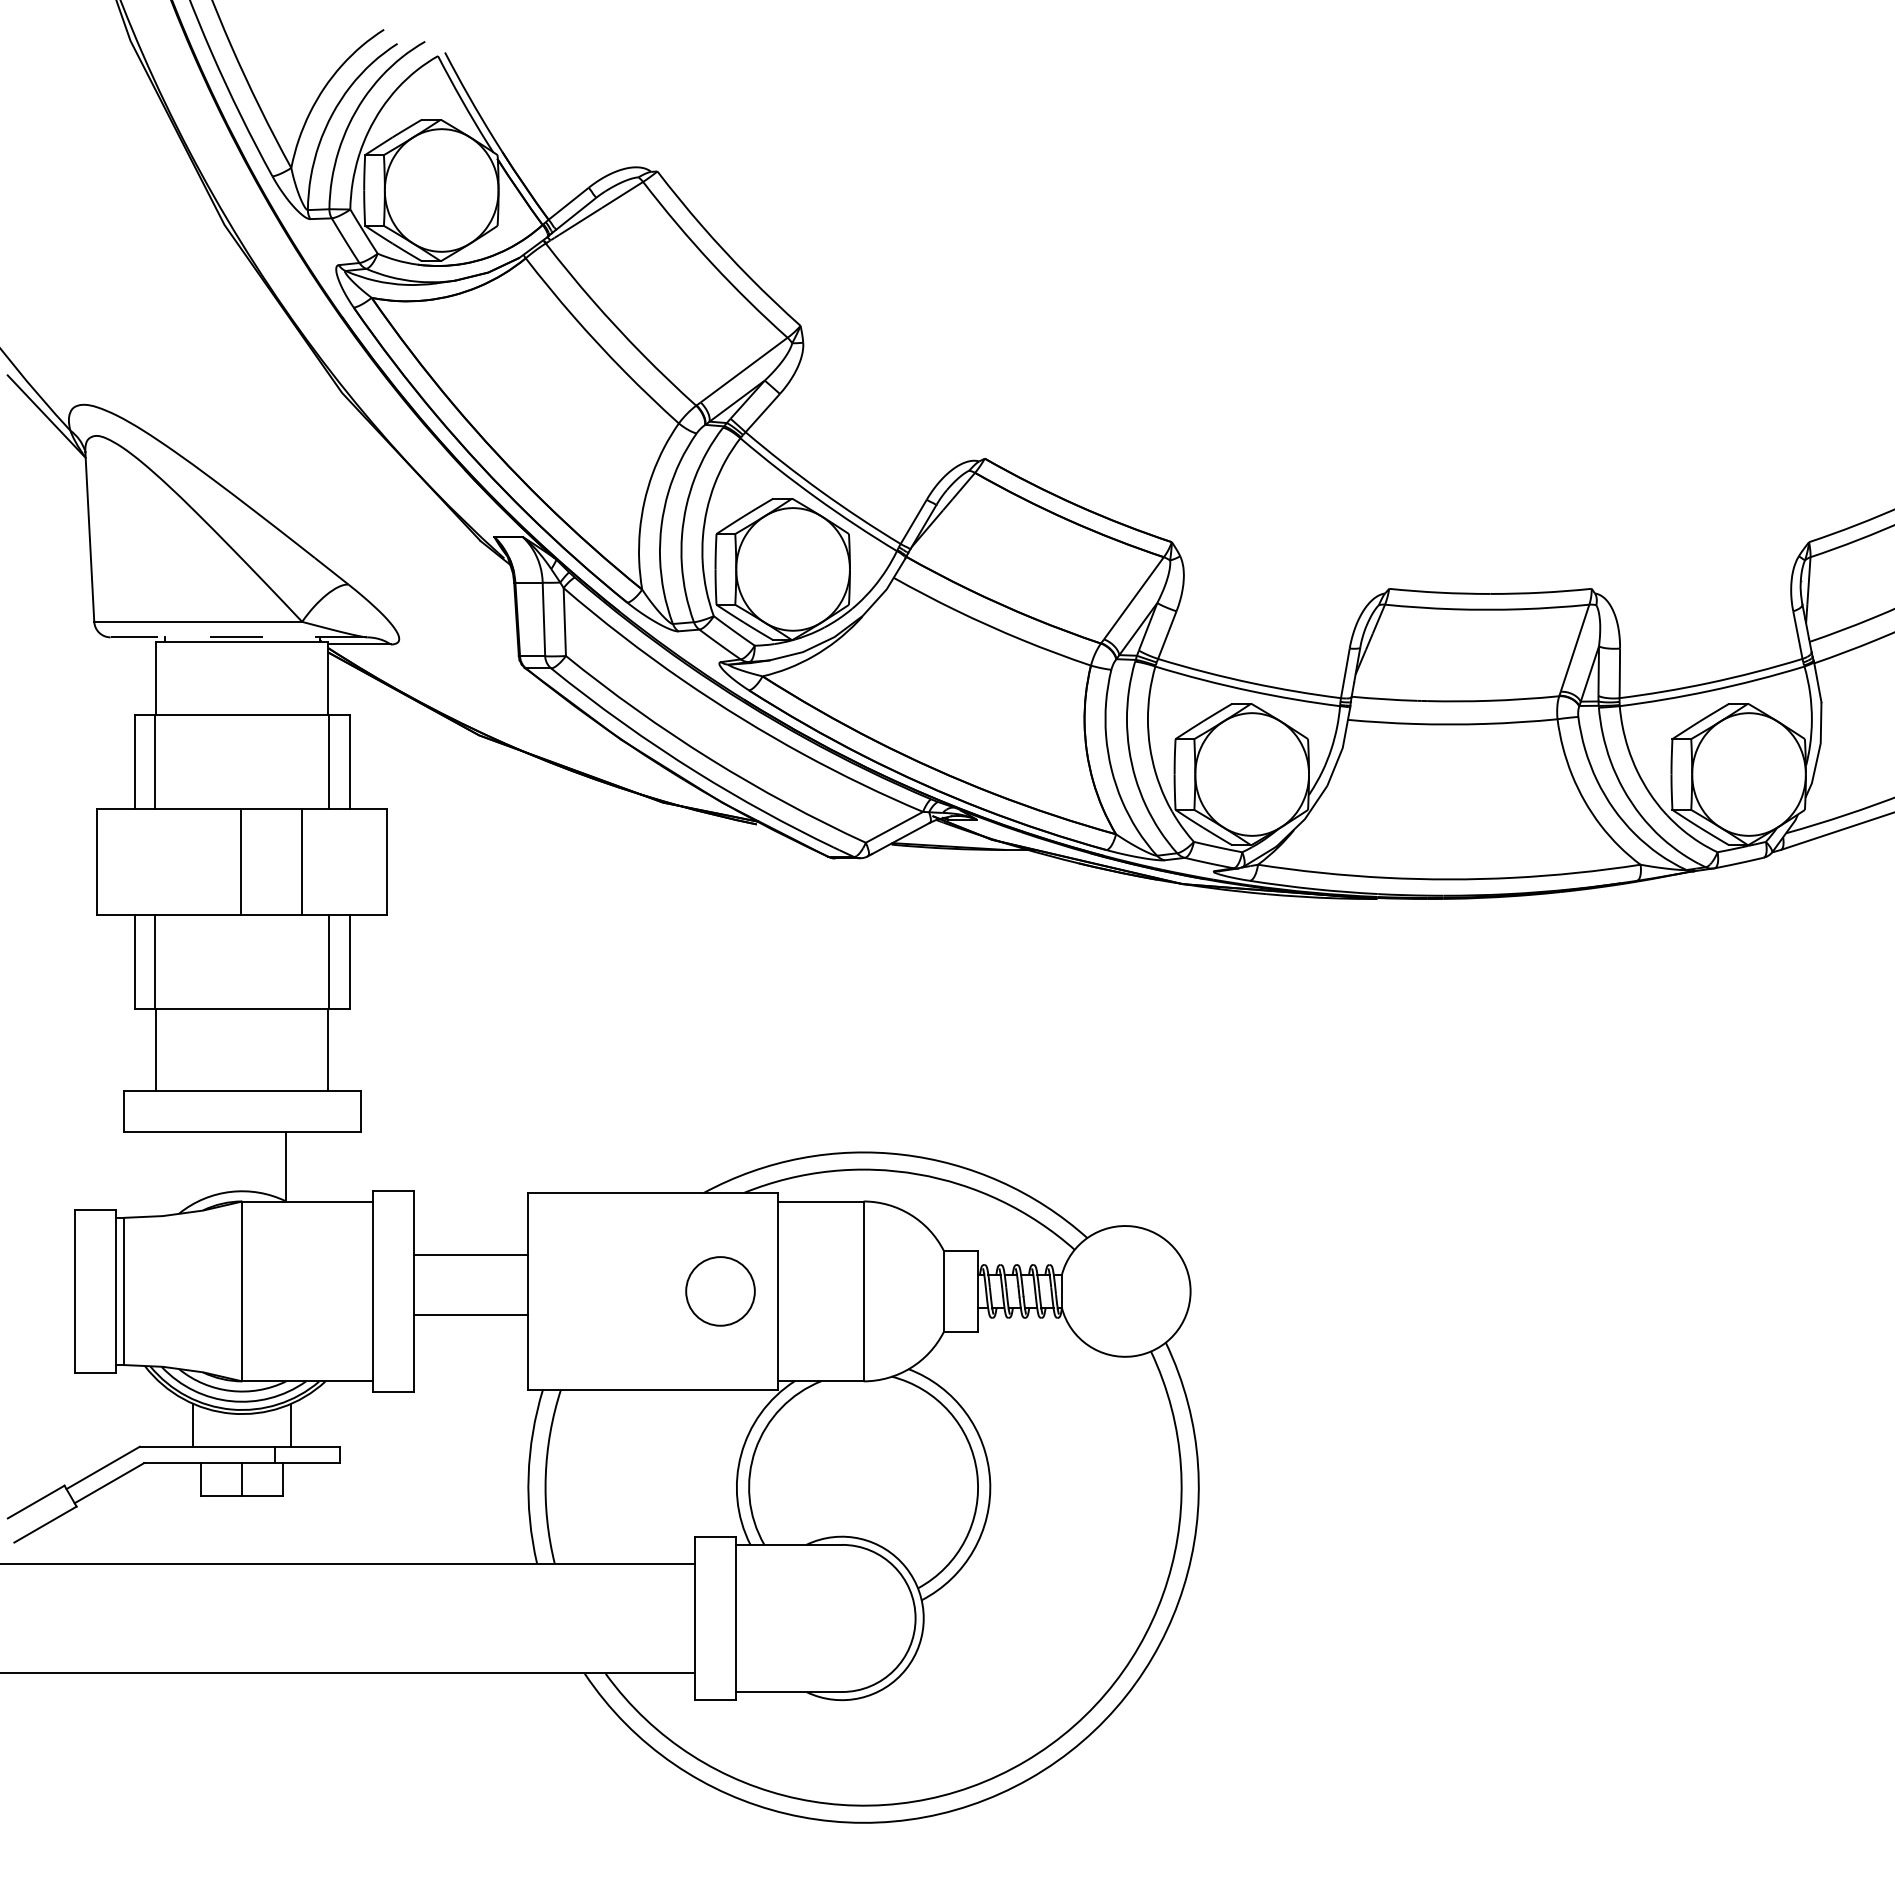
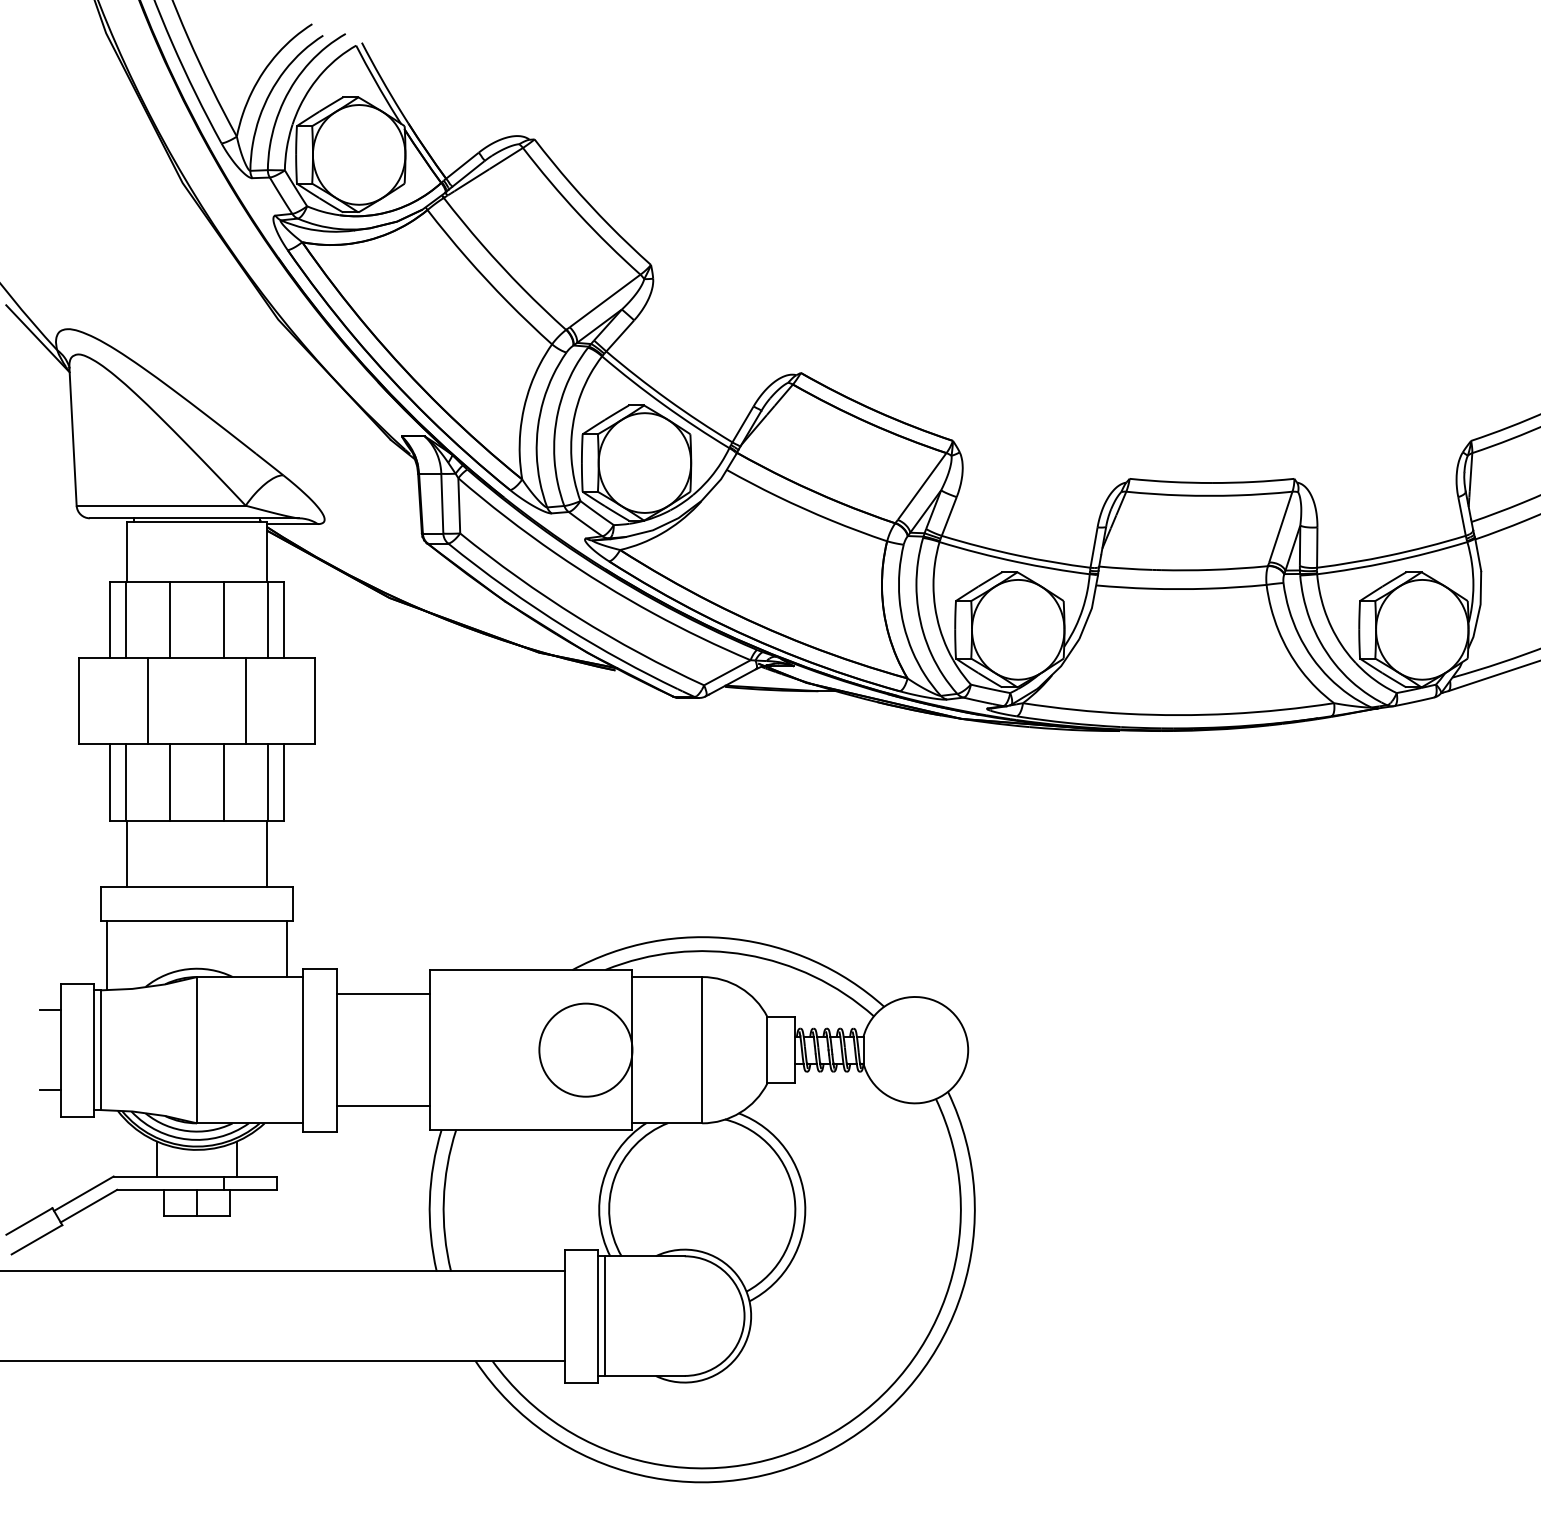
line: (238, 637) -> (193, 518), dashed -> solid
line: (209, 762) -> (170, 620), added
line: (275, 762) -> (224, 620), added
line: (241, 862) -> (148, 701), moved
line: (209, 962) -> (170, 782), added
line: (275, 962) -> (224, 782), added
line: (285, 1166) -> (286, 948), moved
line: (131, 1174) -> (106, 955), added
line: (61, 1242) -> (50, 1010), added
line: (470, 1255) -> (382, 1106), moved
circle: (720, 1291) -> (585, 1050), size x1.67
line: (470, 1314) -> (382, 994), moved
line: (61, 1340) -> (50, 1090), added
line: (743, 1618) -> (604, 1316), added

